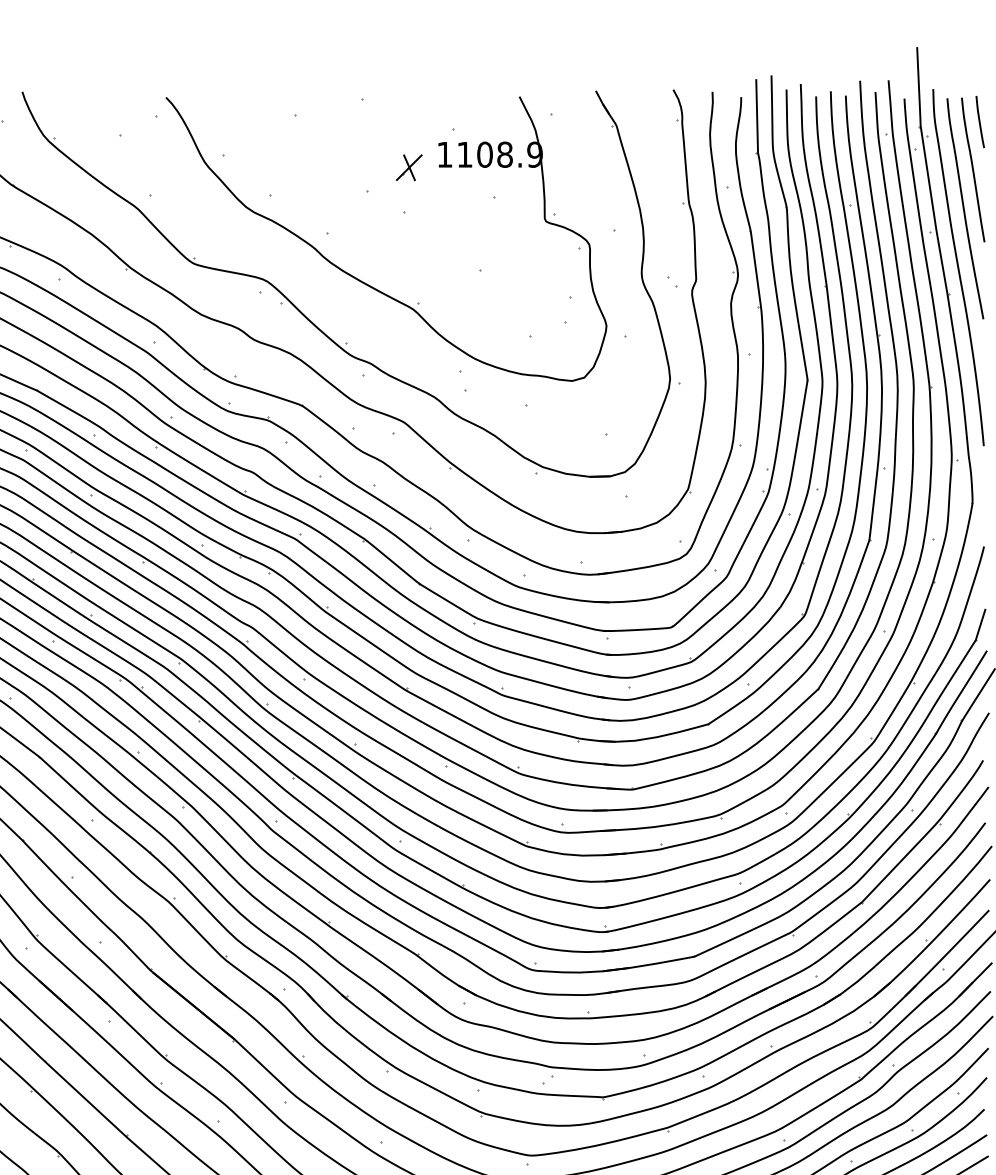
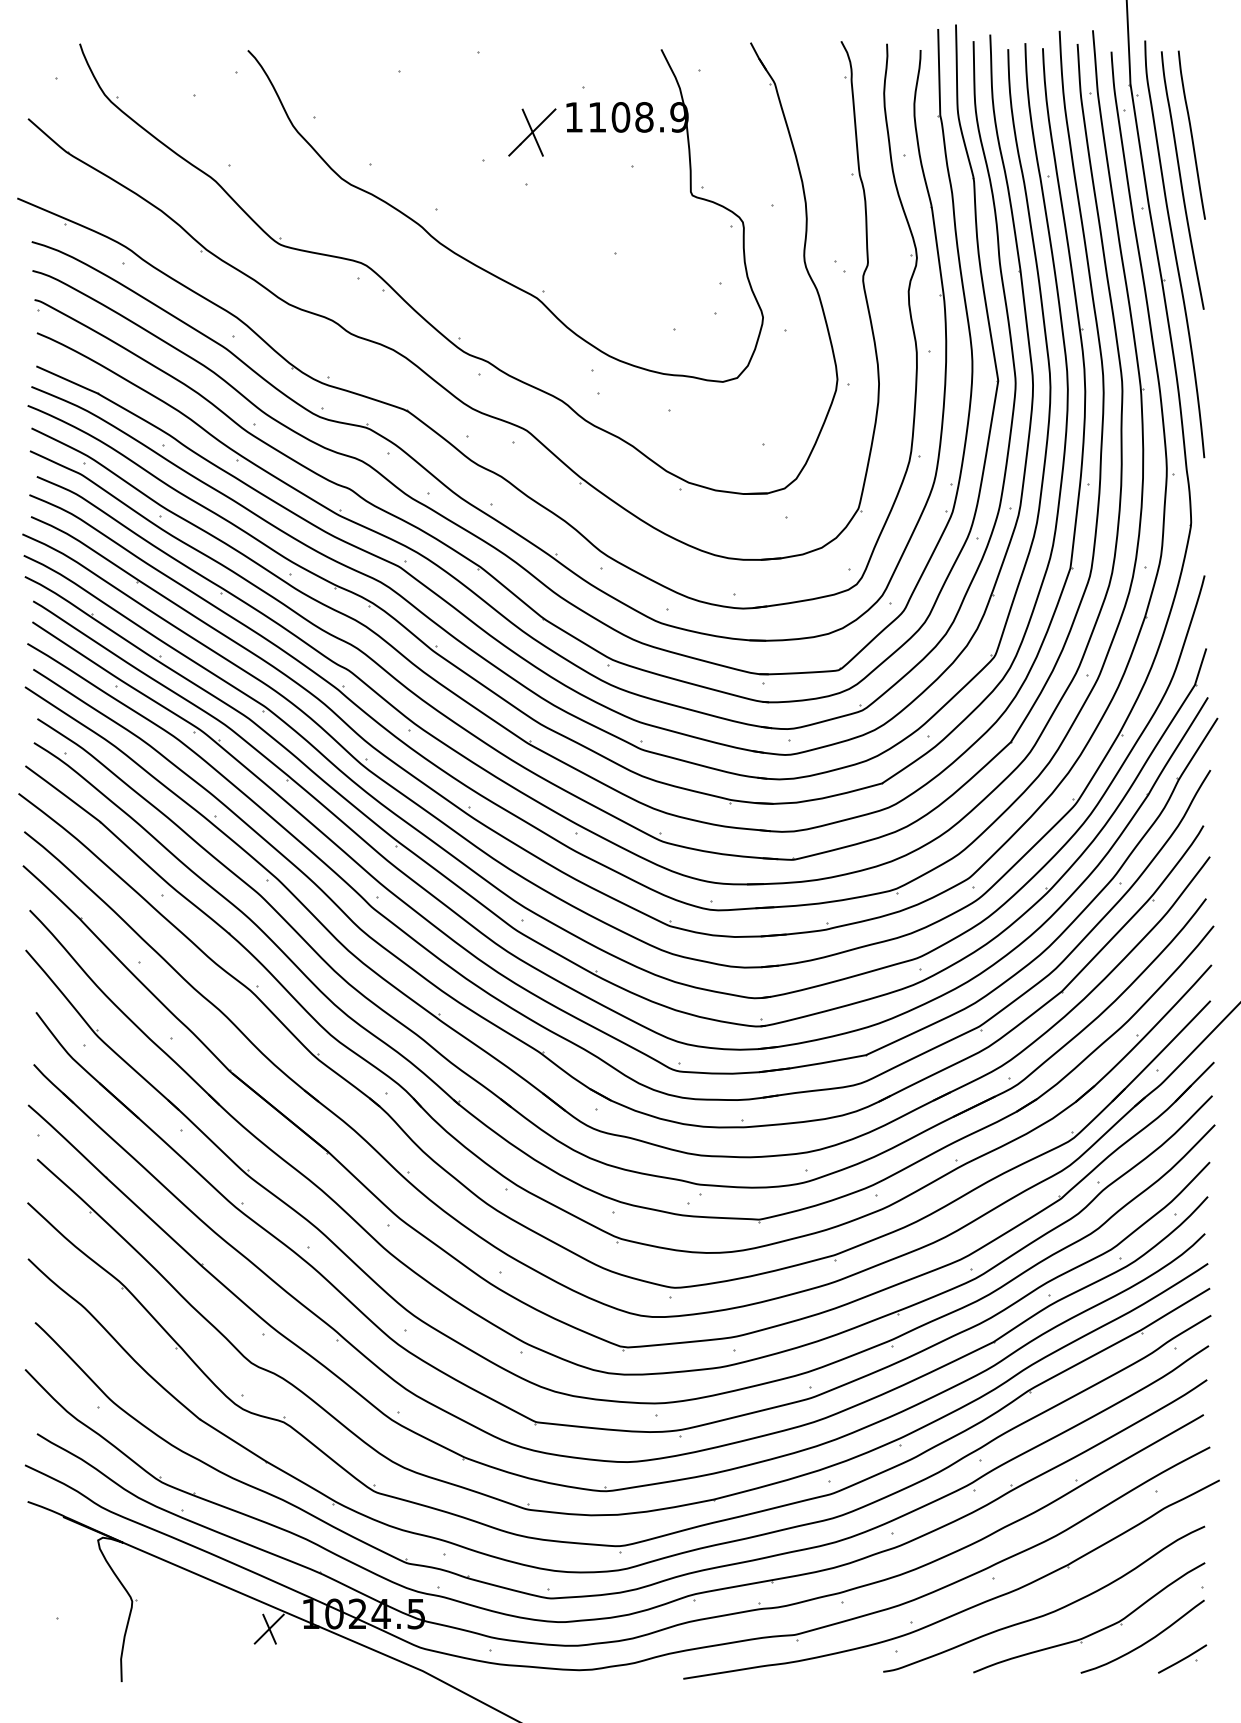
line: (979, 121) -> (1199, 78), removed
part: (409, 167) -> (532, 132), size x1.6

